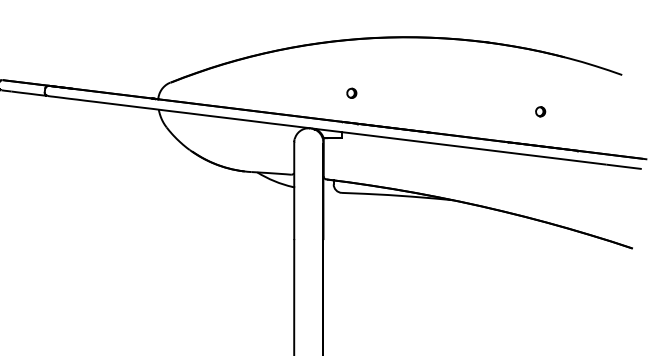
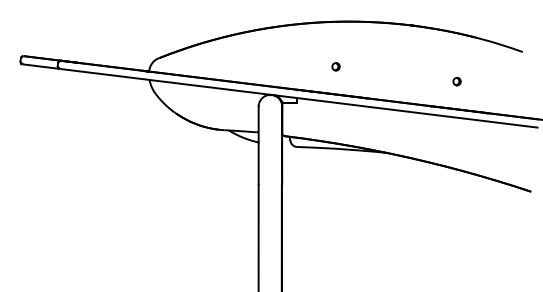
part: (351, 92) -> (335, 66), moved

